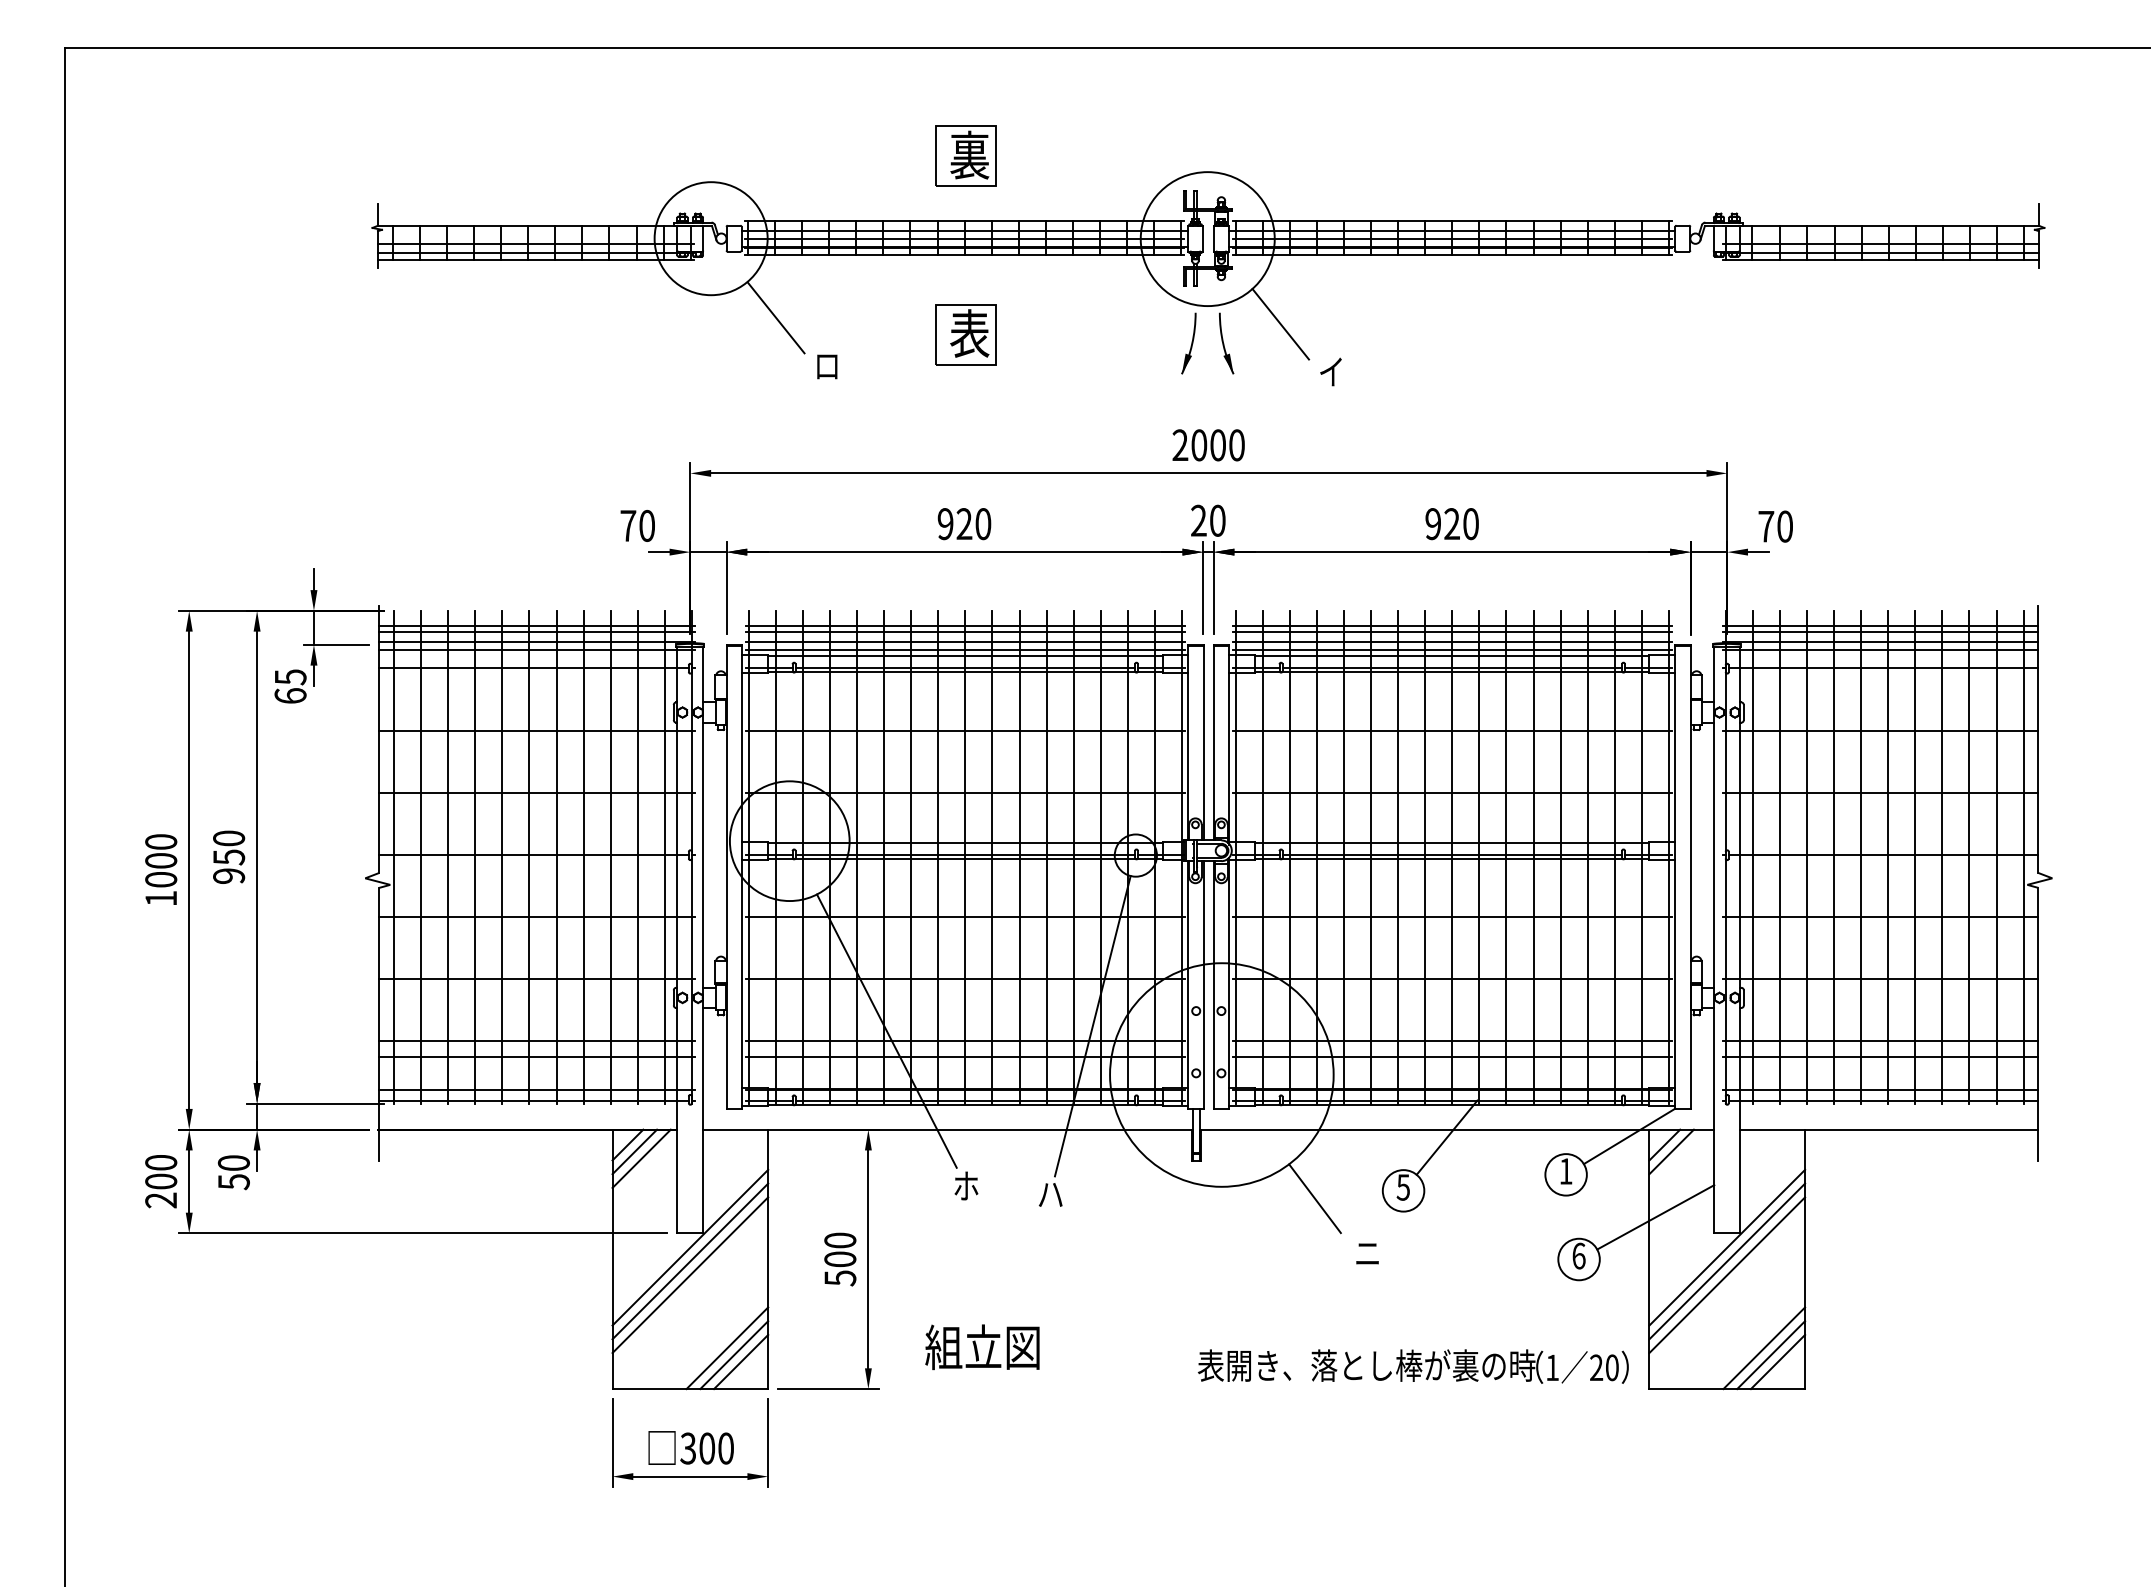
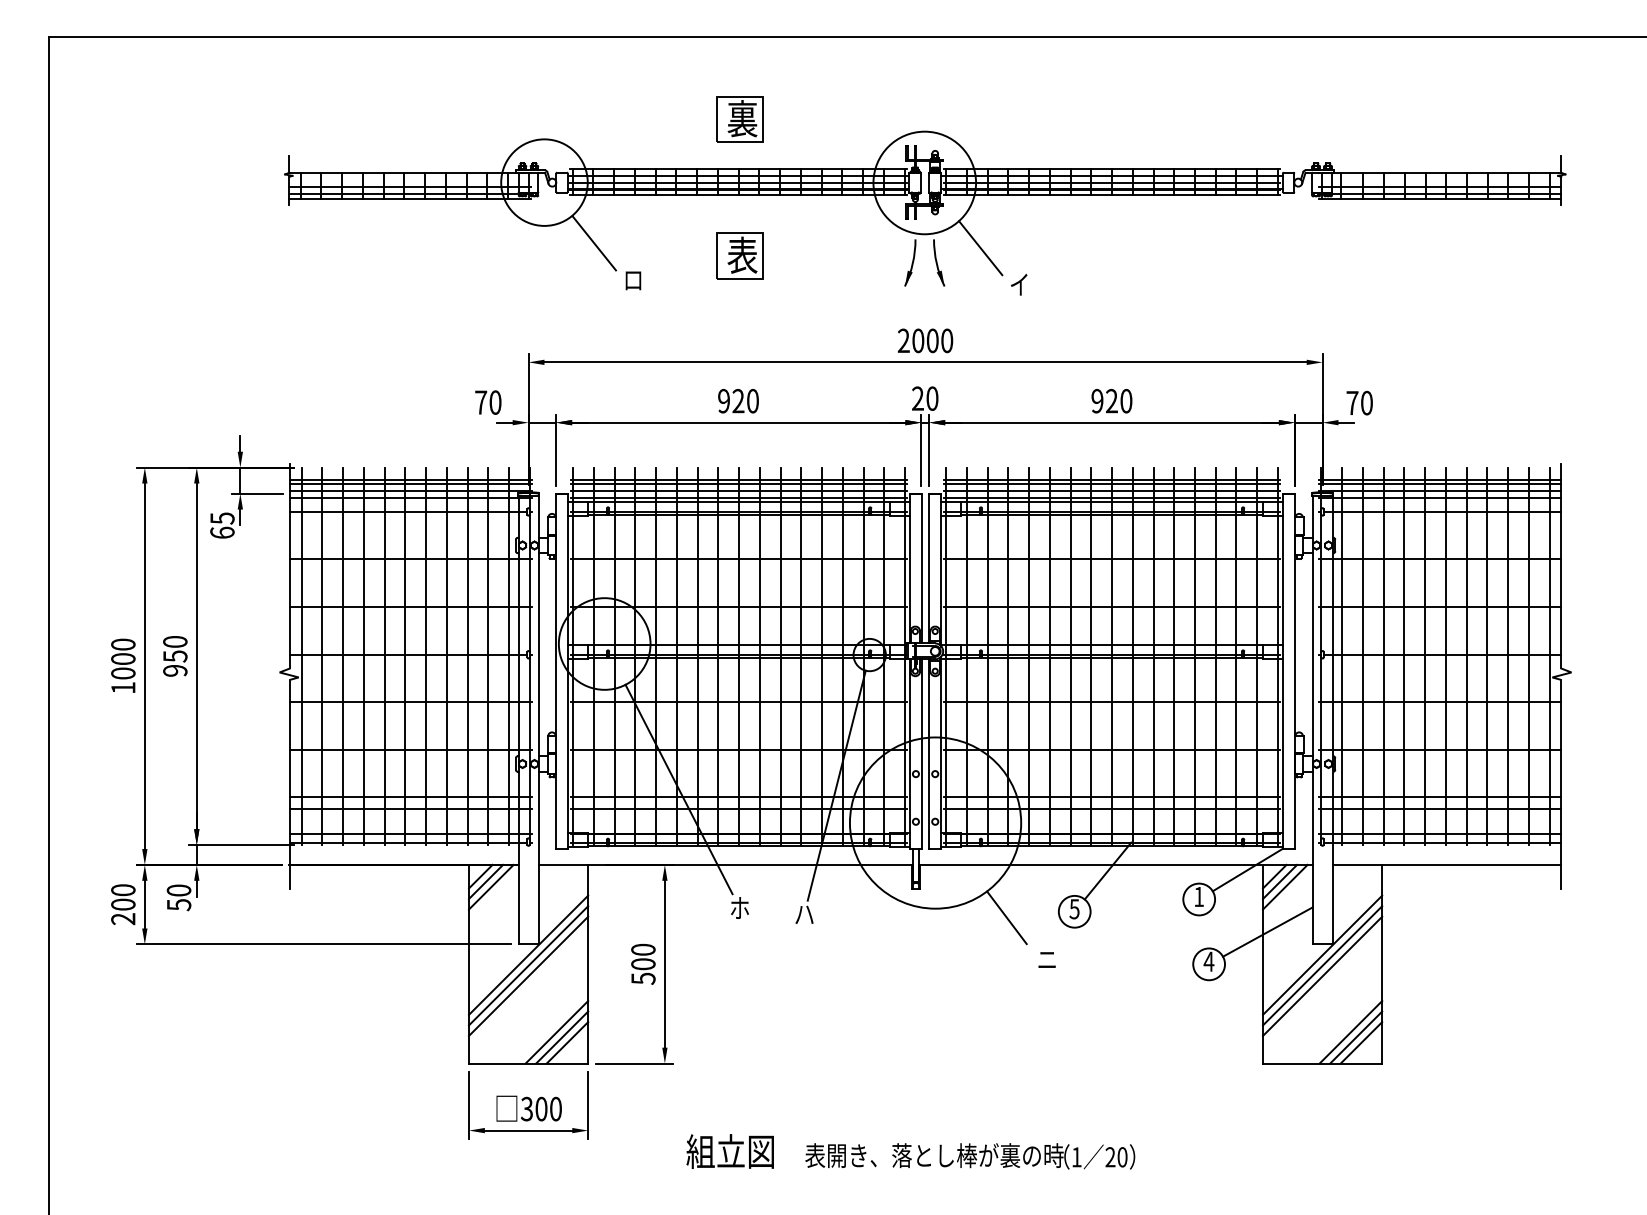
line: (1678, 1157) -> (1285, 886), added
text: (1578, 1255) -> (1208, 961), 6 -> 4
text: (981, 1347) -> (729, 1151), moved
text: (1413, 1366) -> (970, 1156), moved

